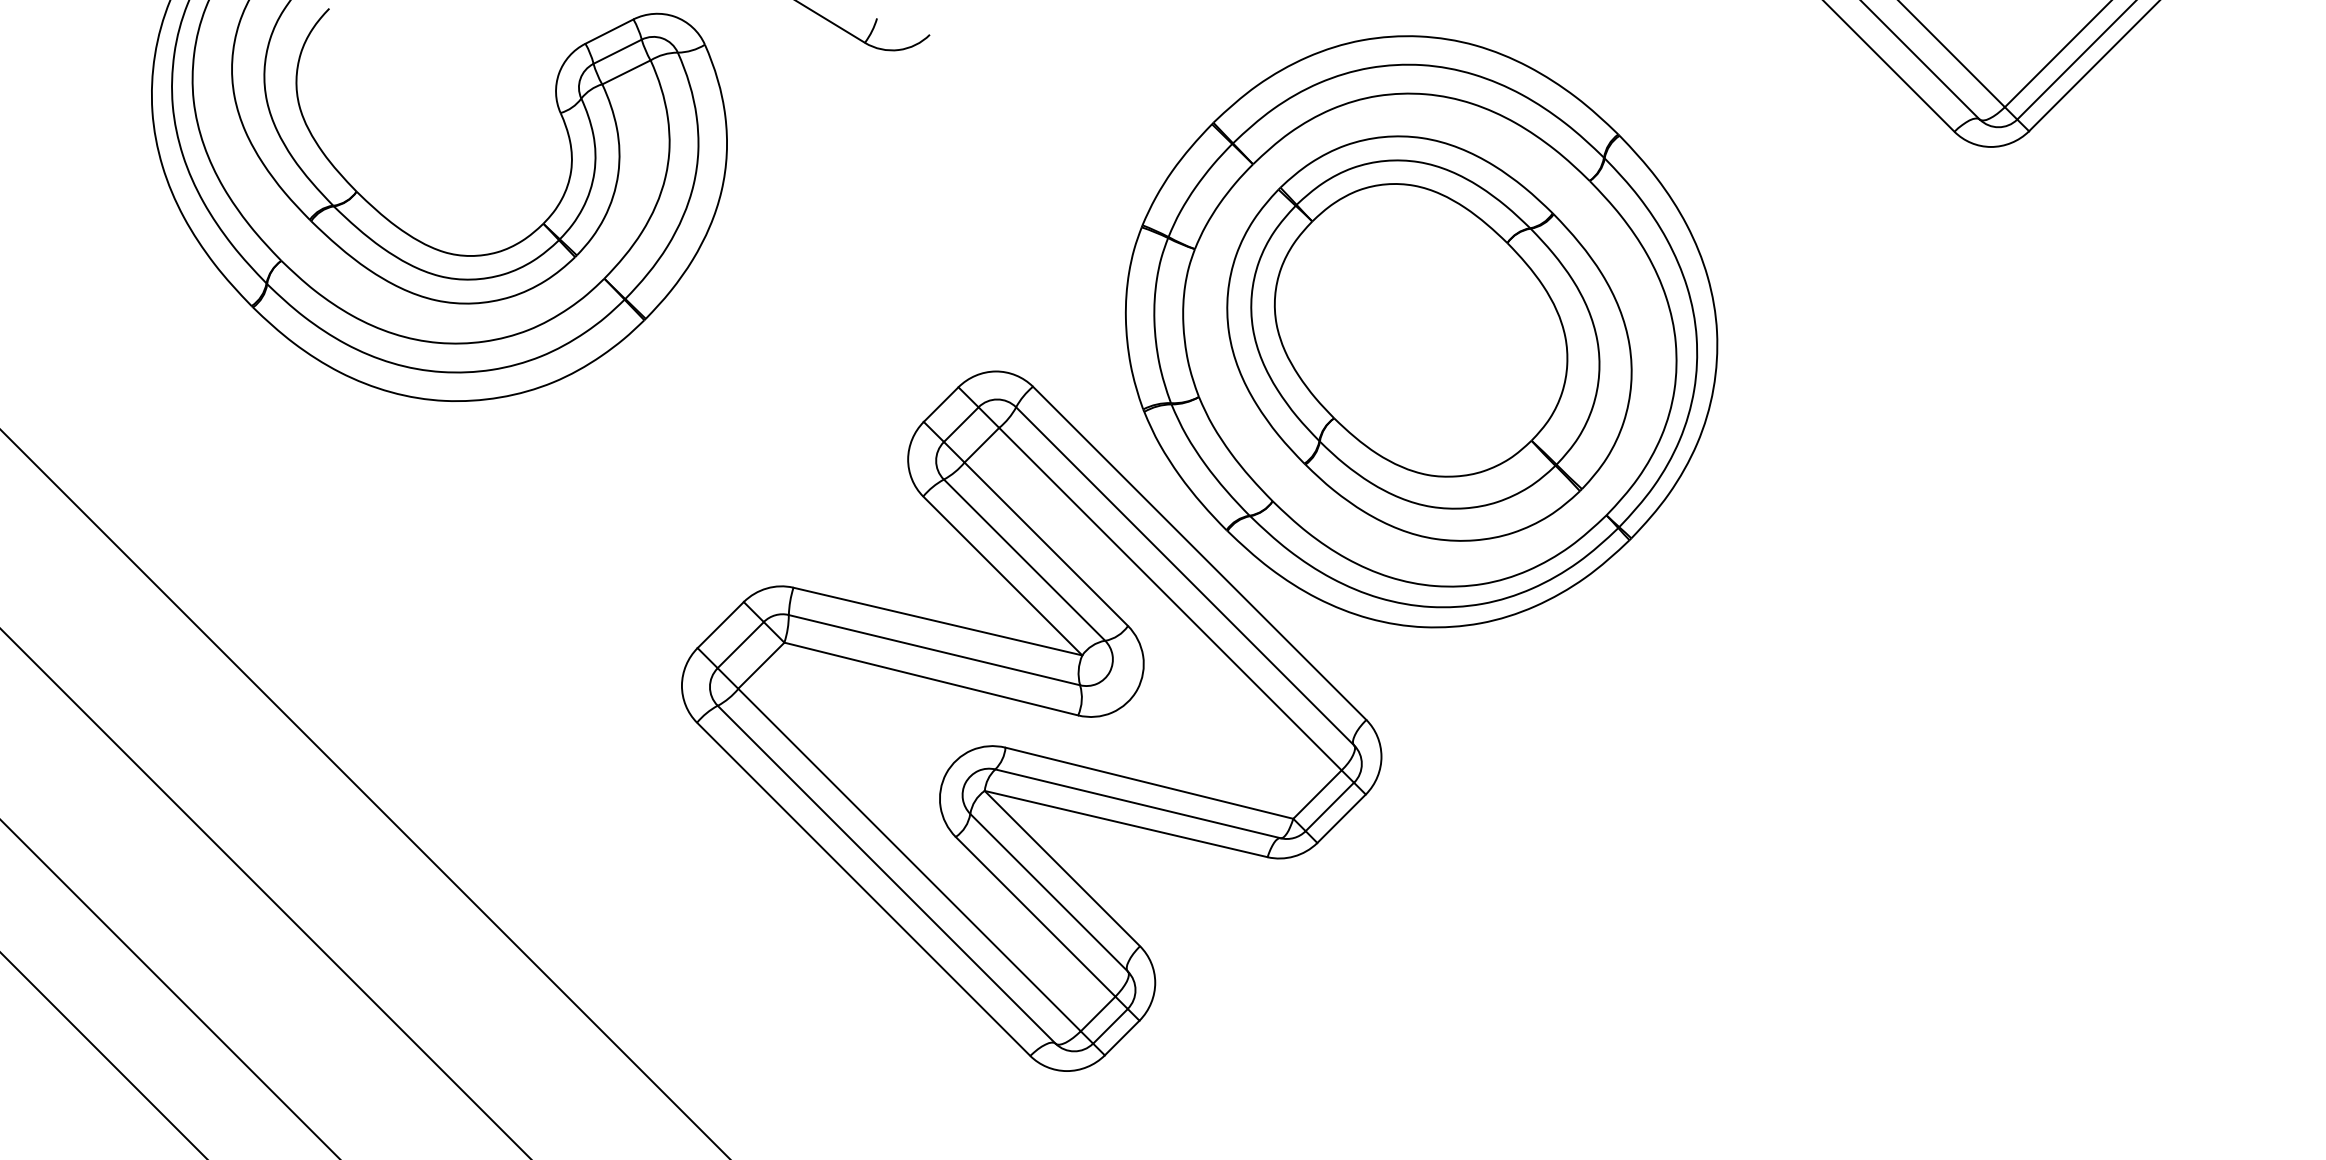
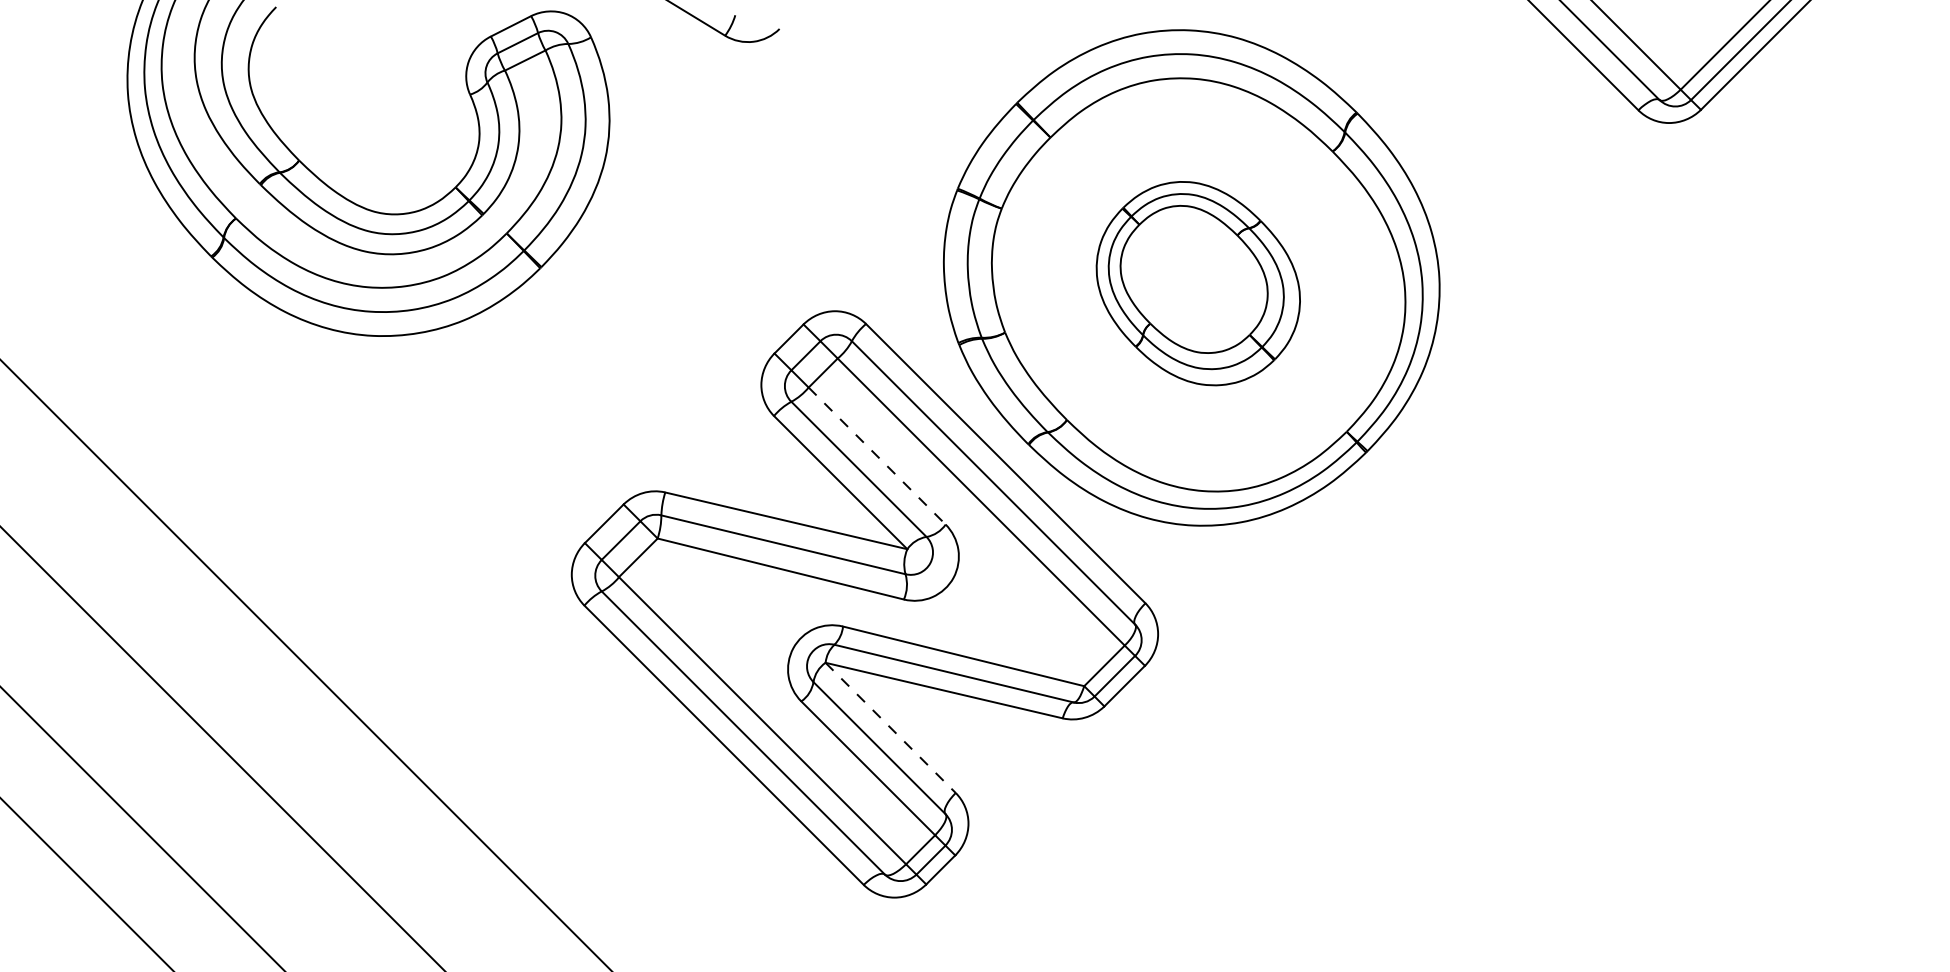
part: (1429, 338) -> (1198, 283), size x0.6
line: (1046, 544) -> (877, 456), solid -> dashed
line: (1062, 868) -> (890, 727), solid -> dashed

